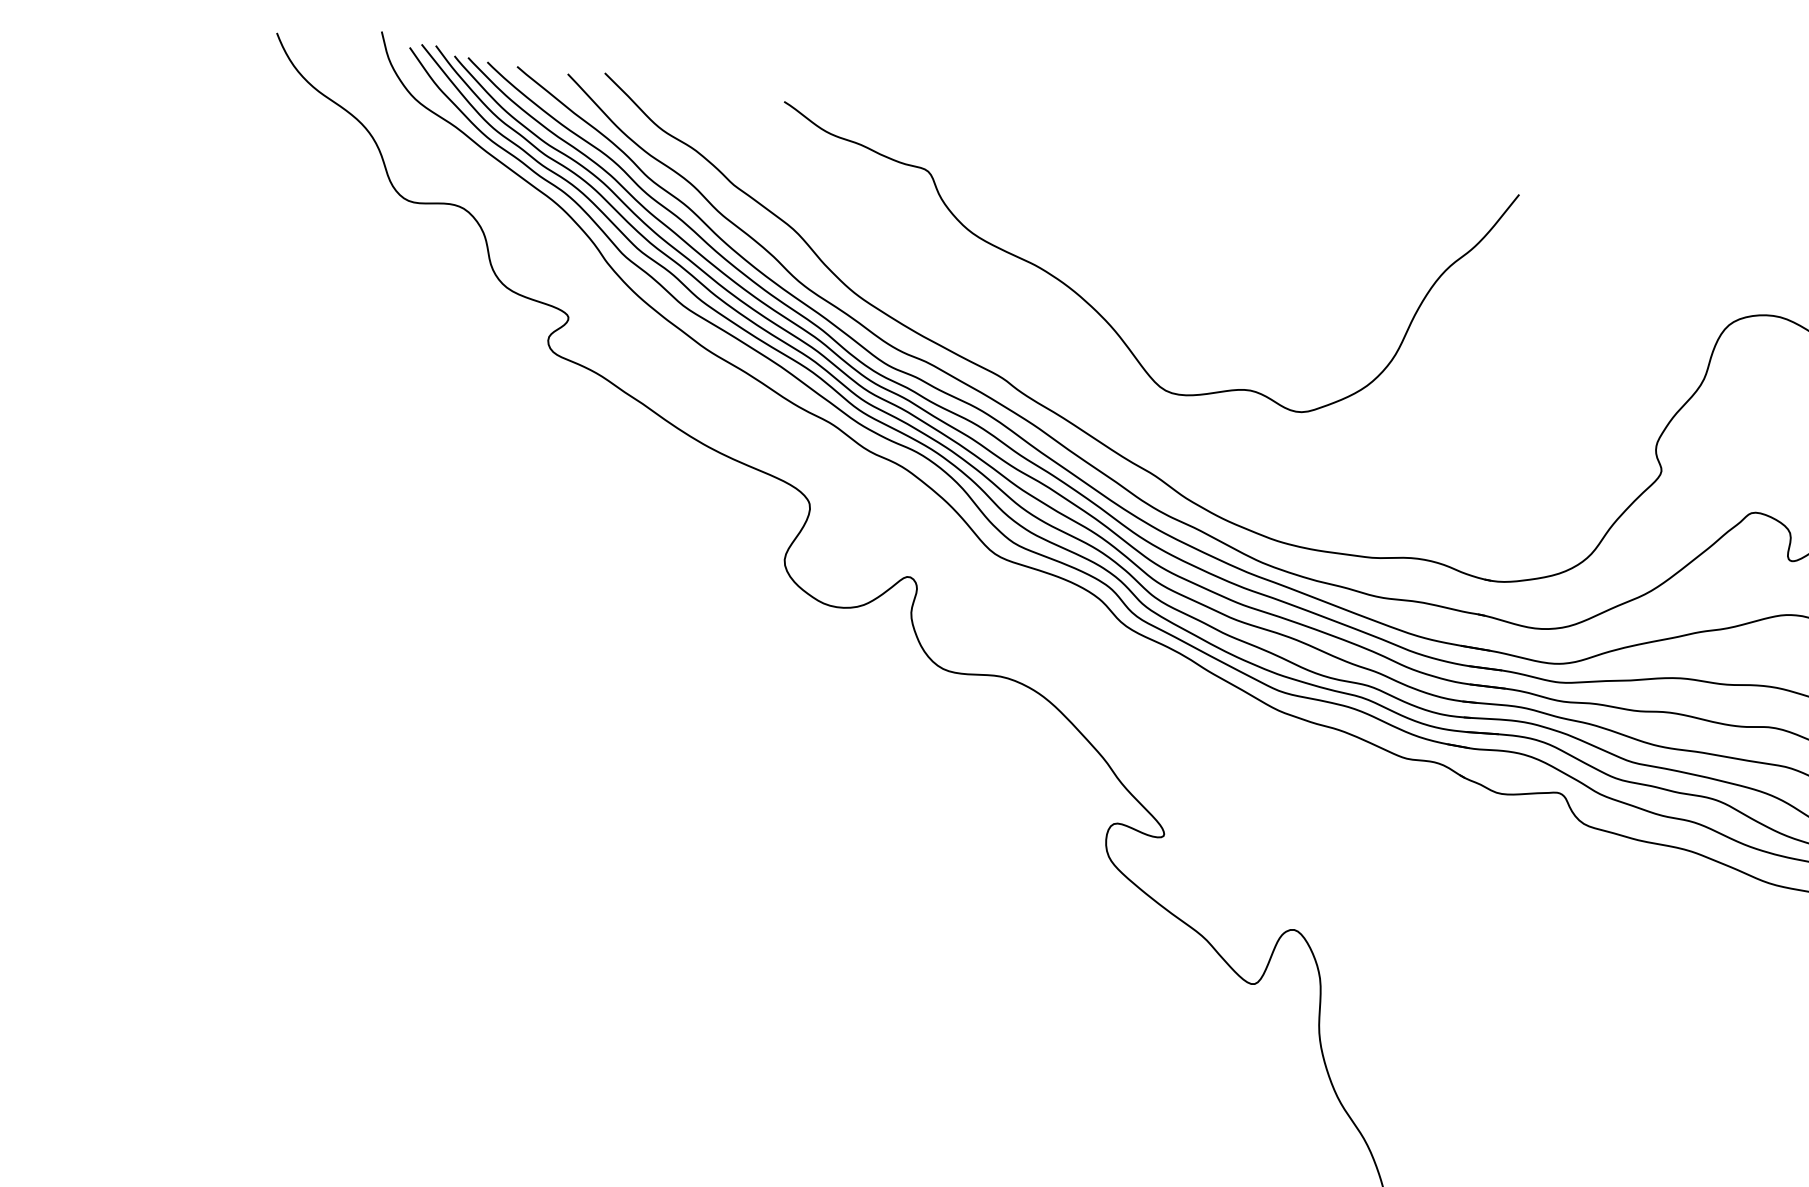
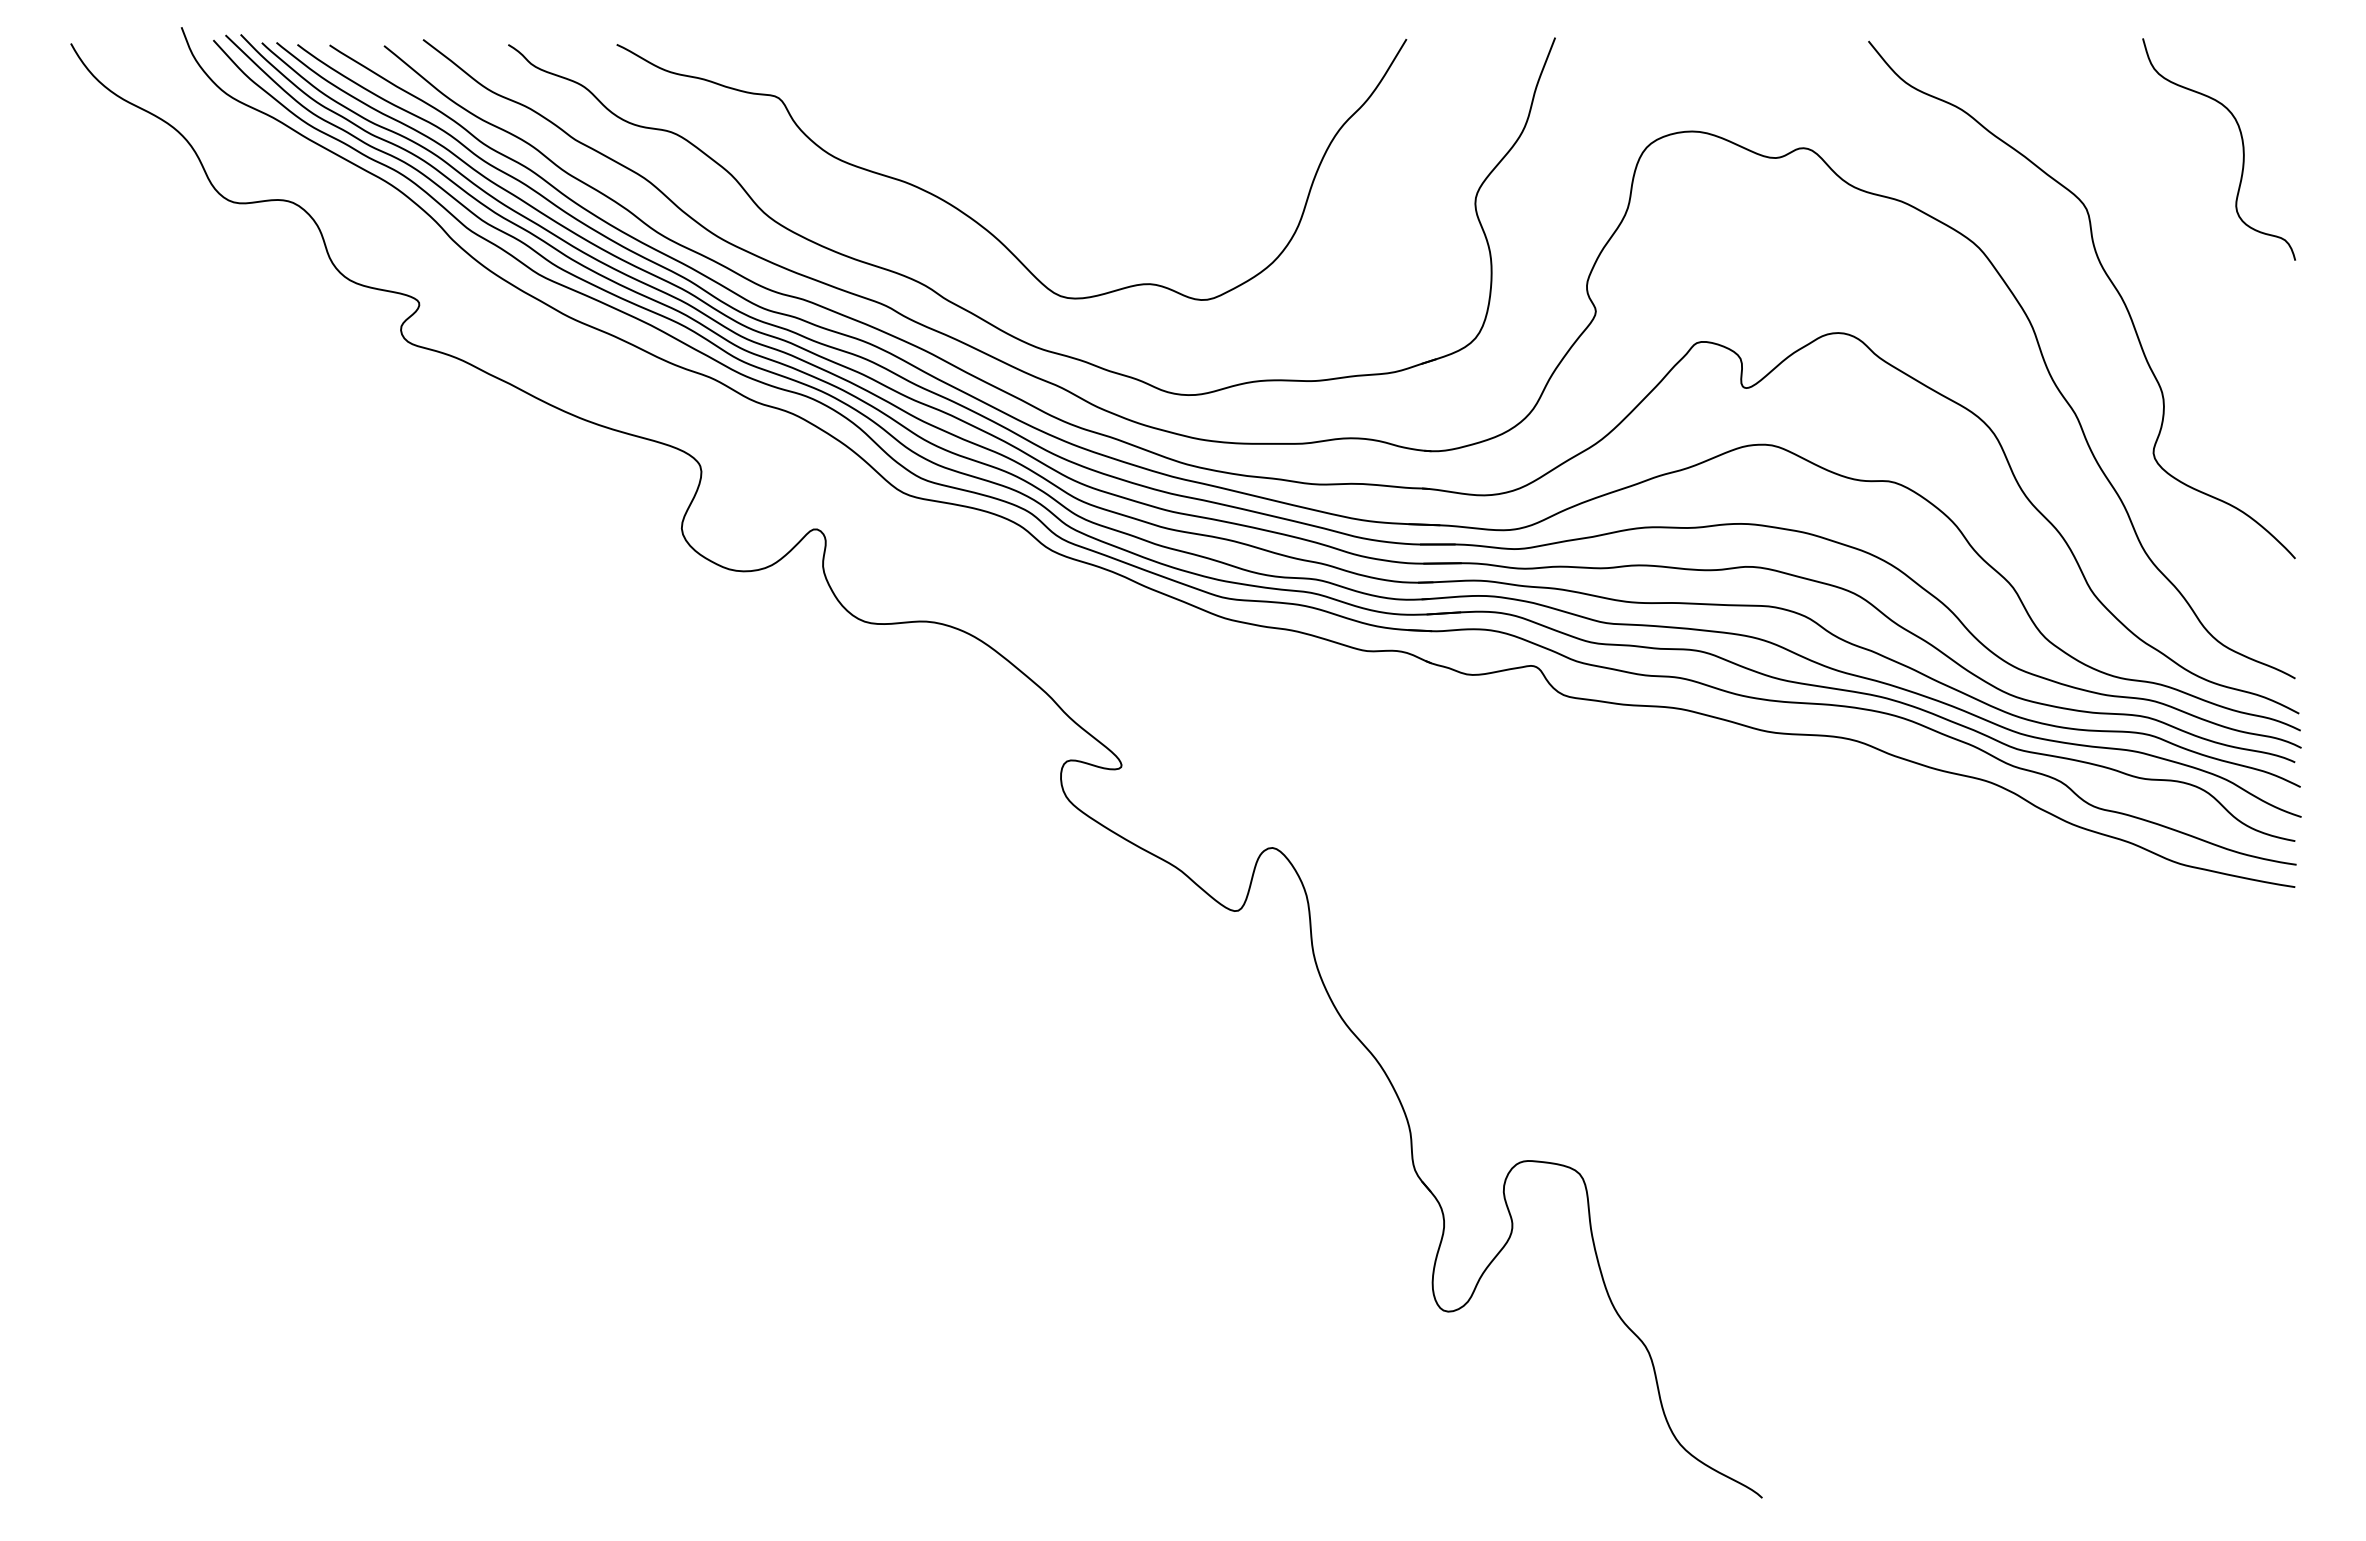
part: (1085, 397) -> (976, 314), added

